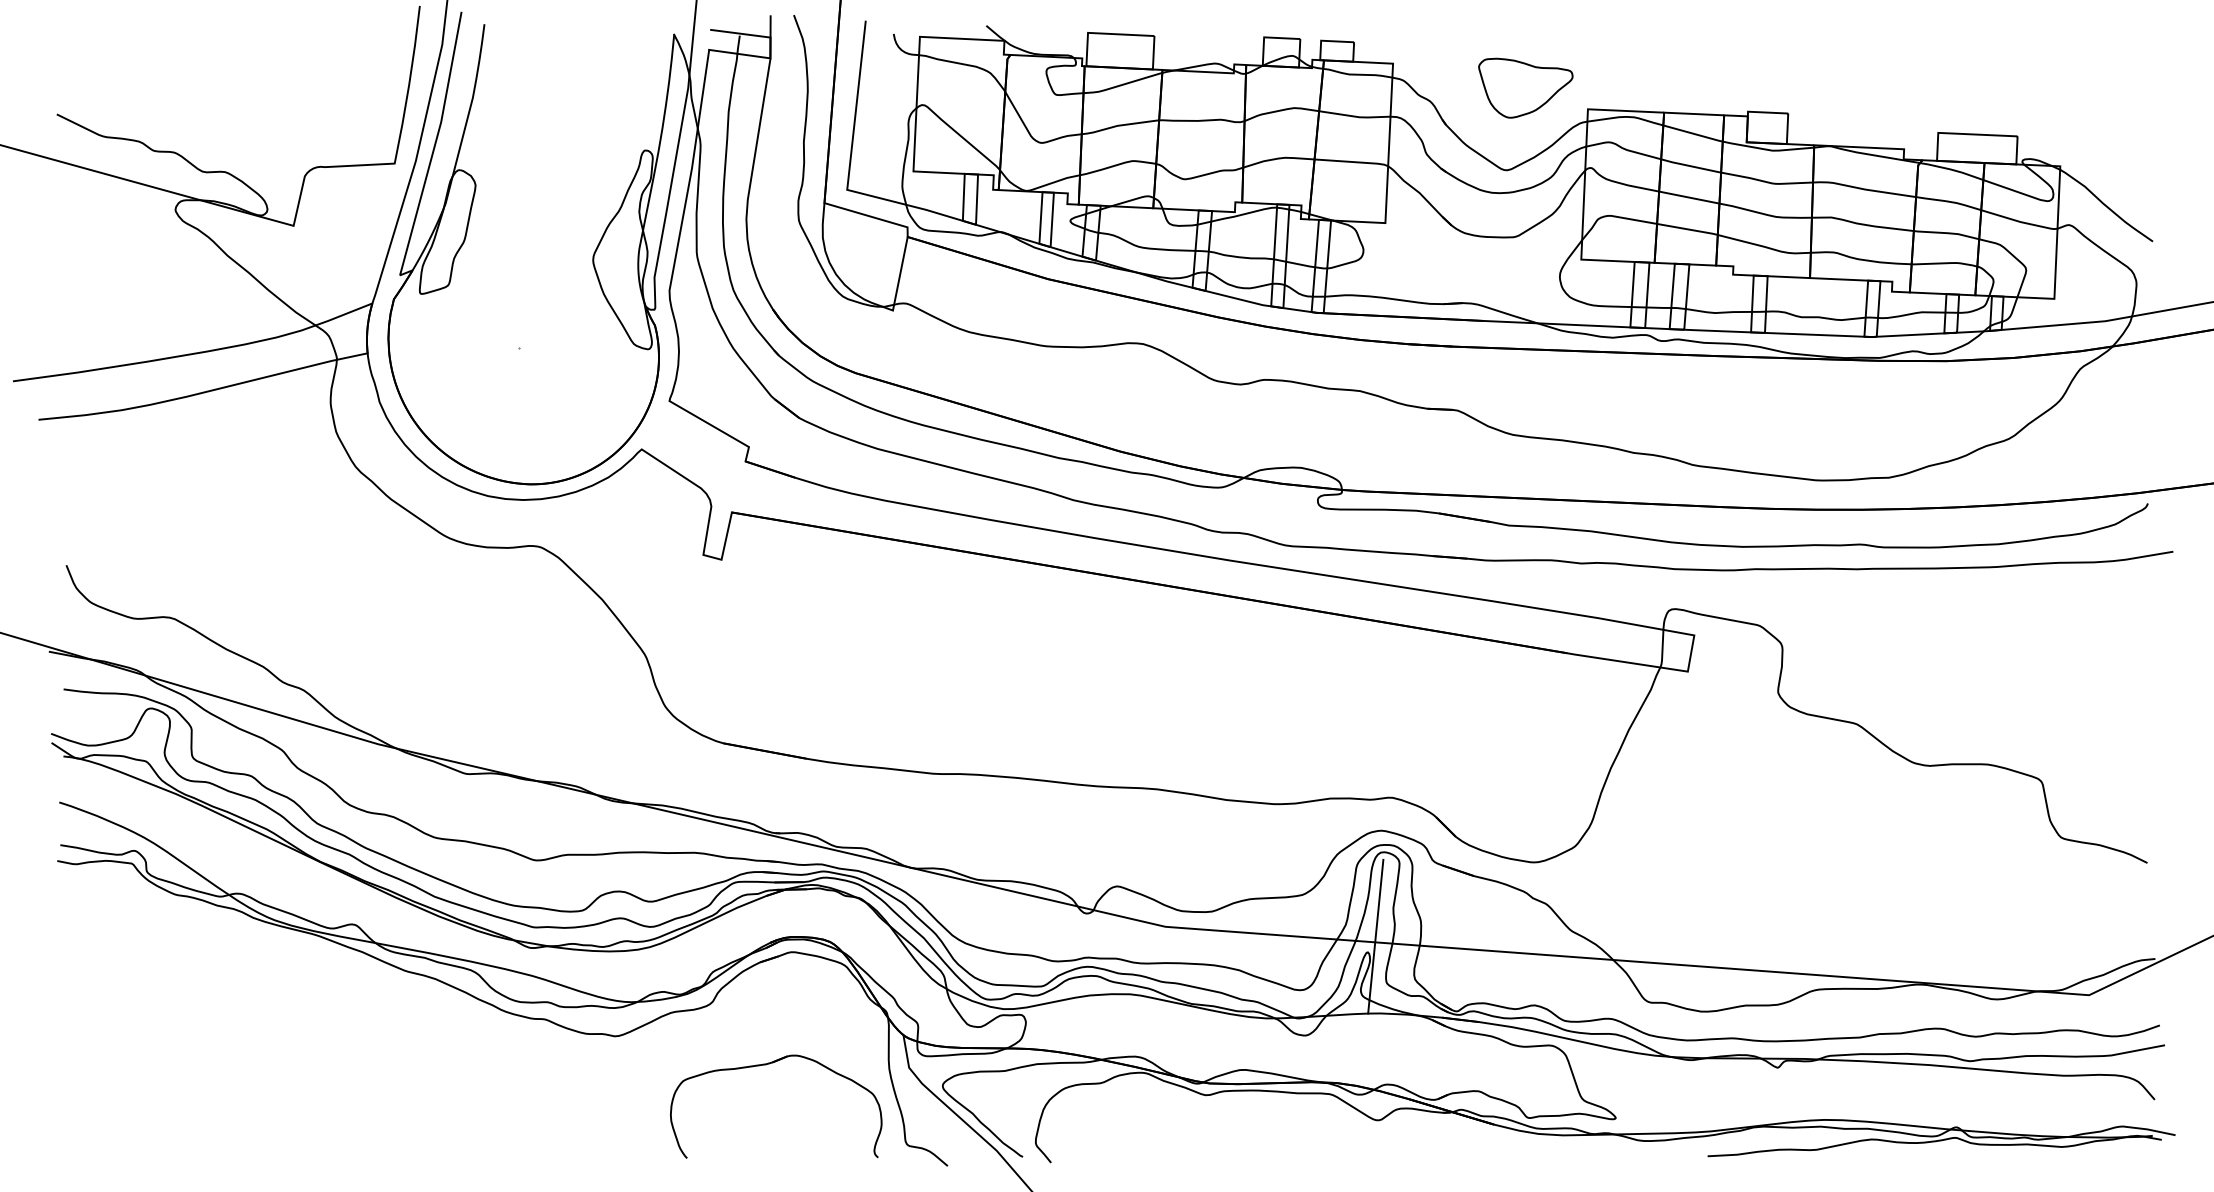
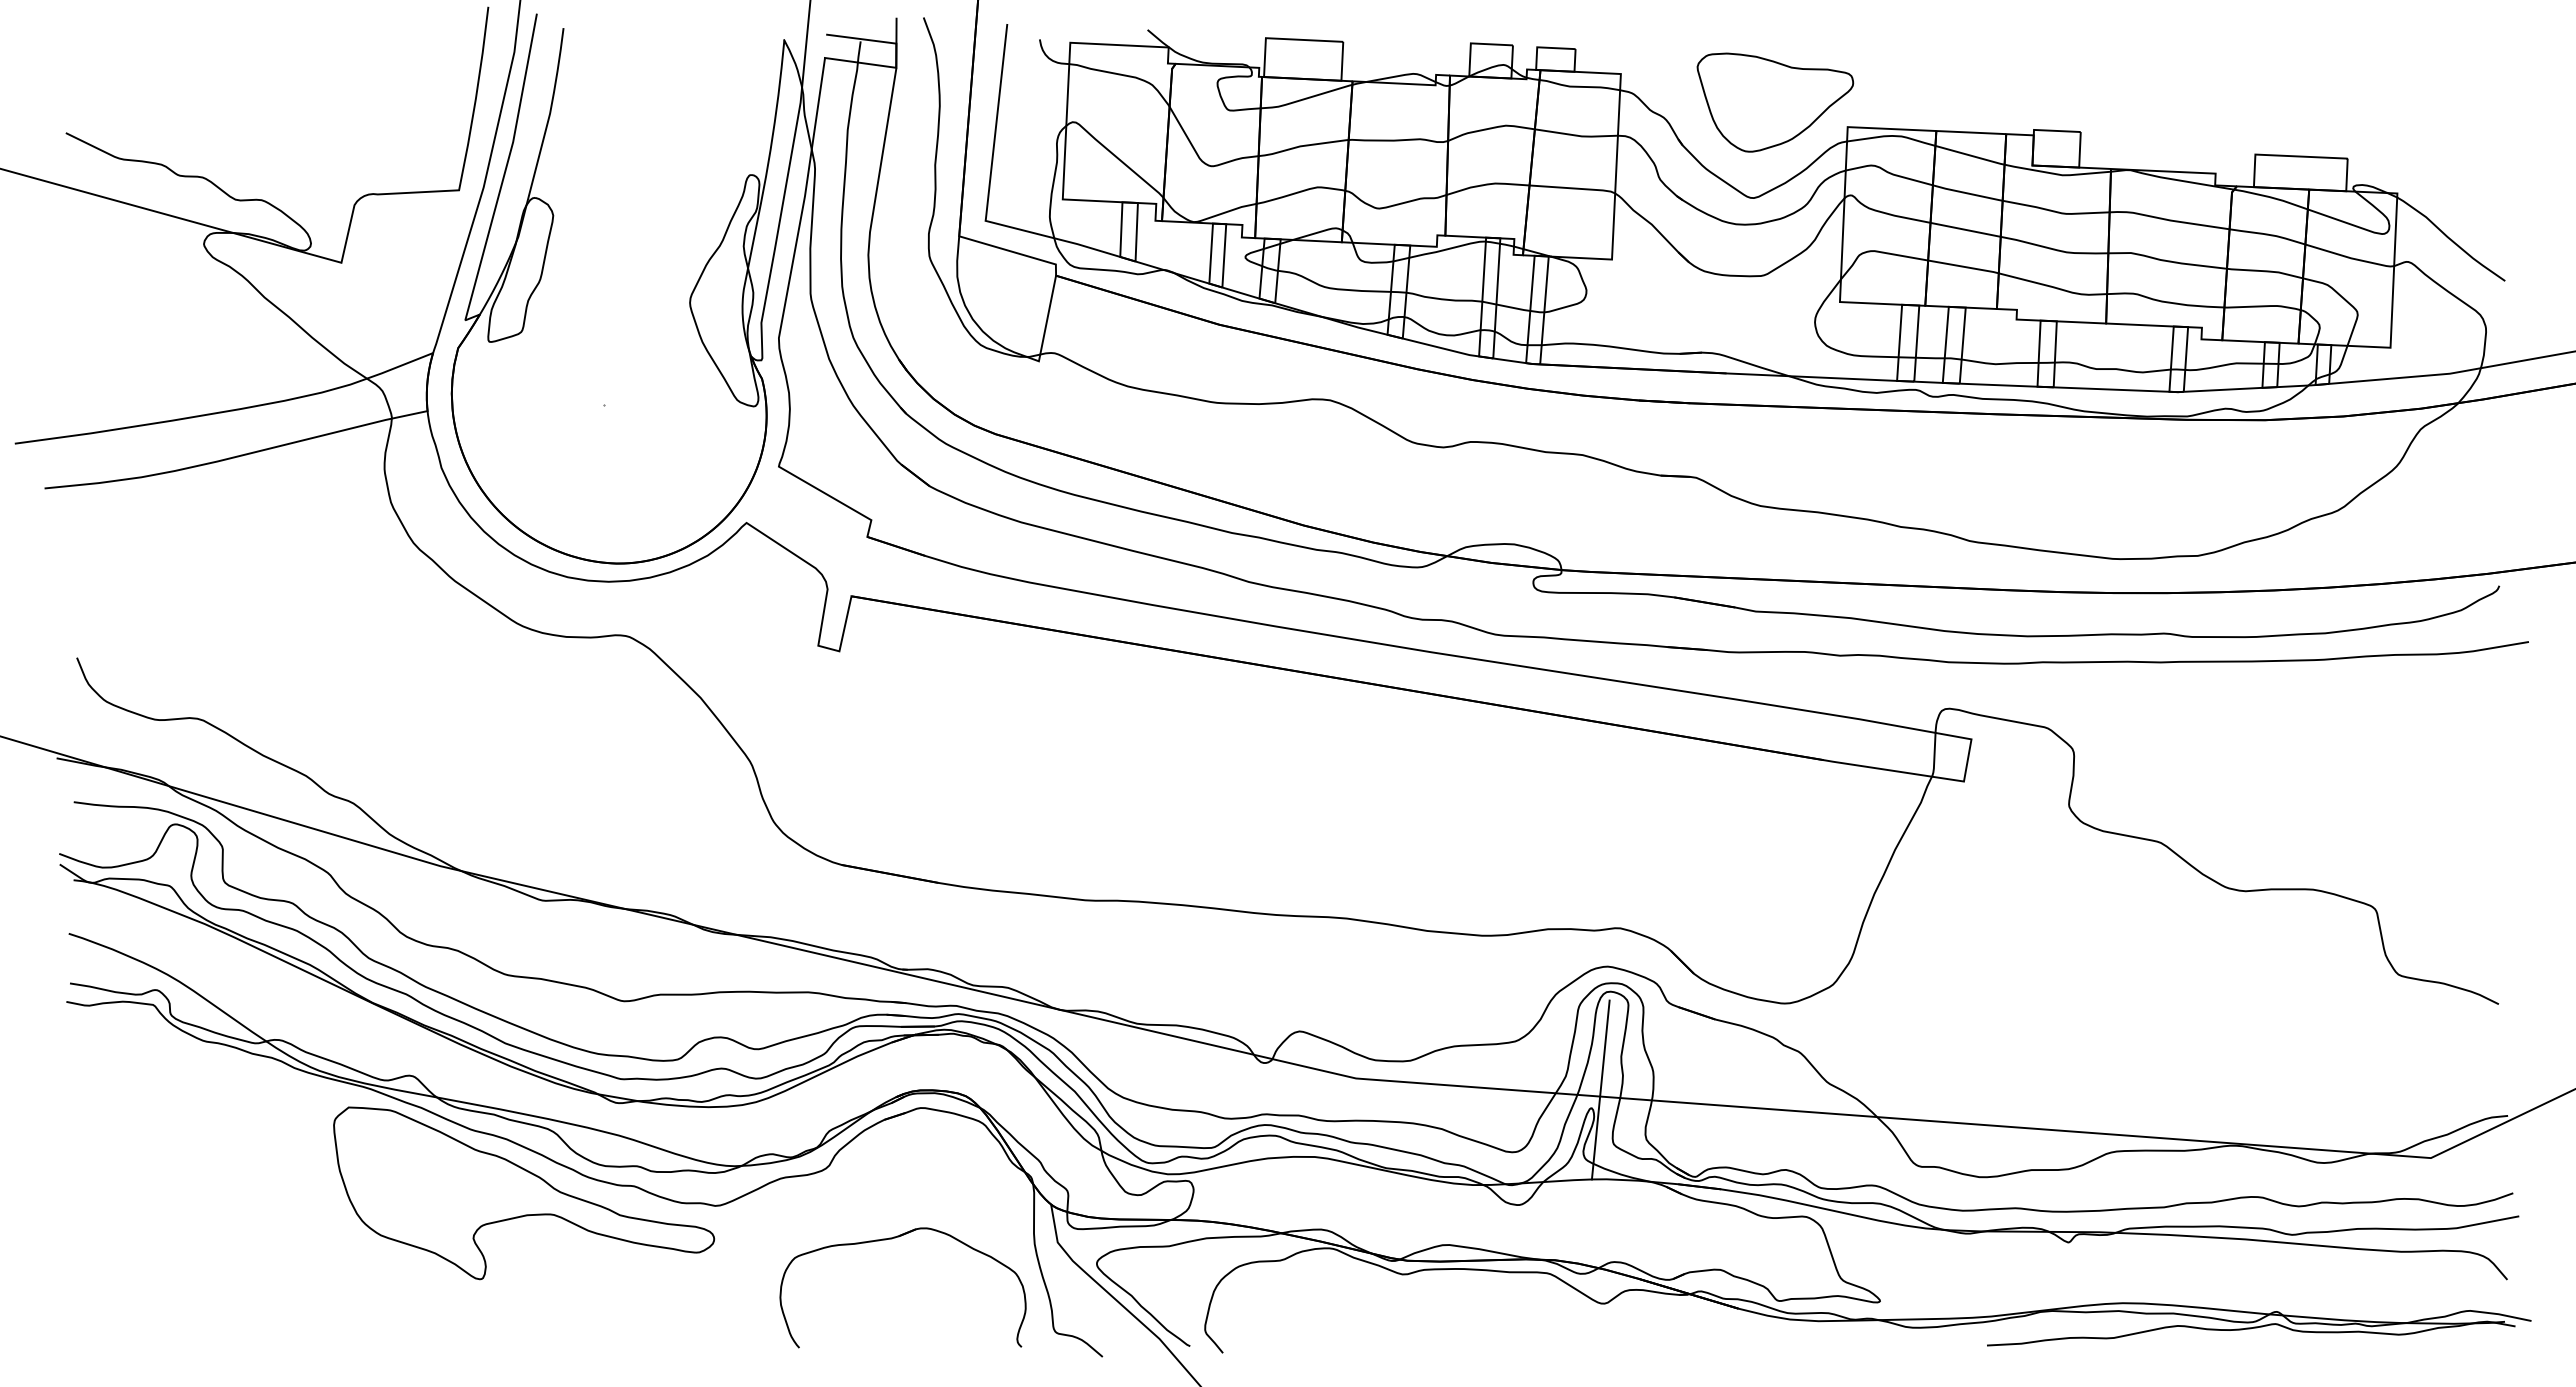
part: (1525, 88) -> (1775, 102), size x1.43
part: (450, 1025) -> (524, 1193), added

